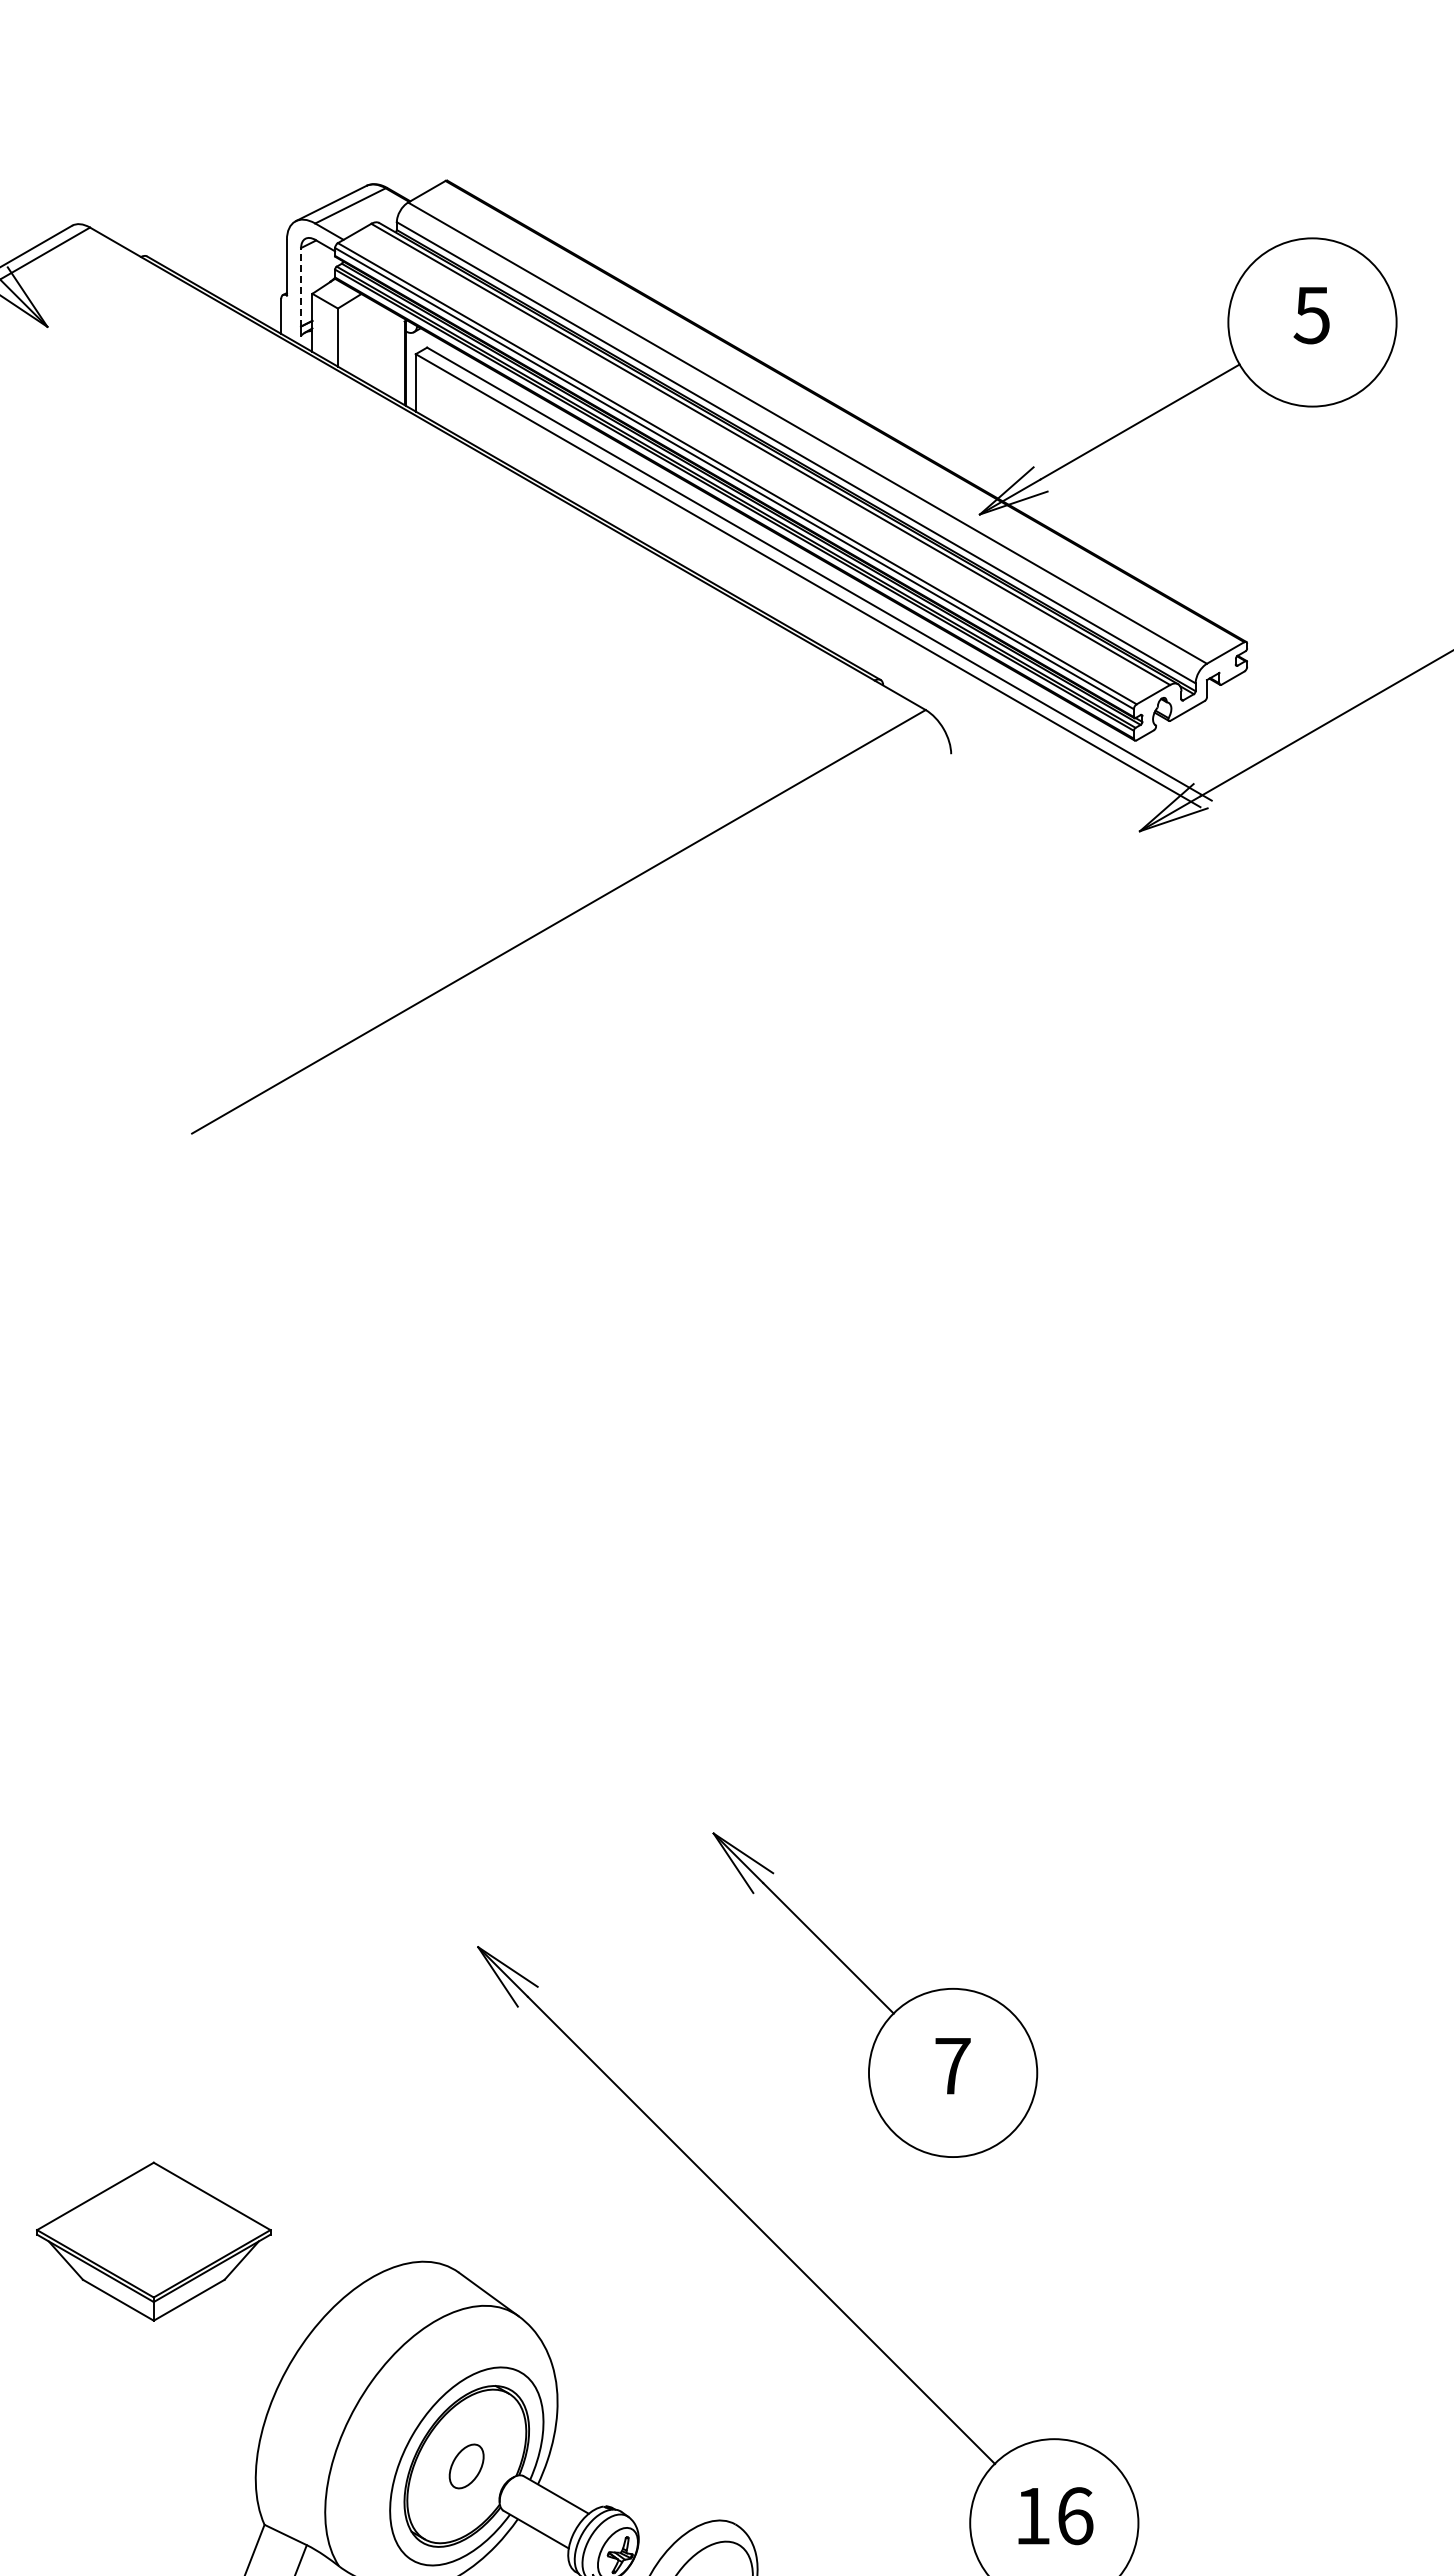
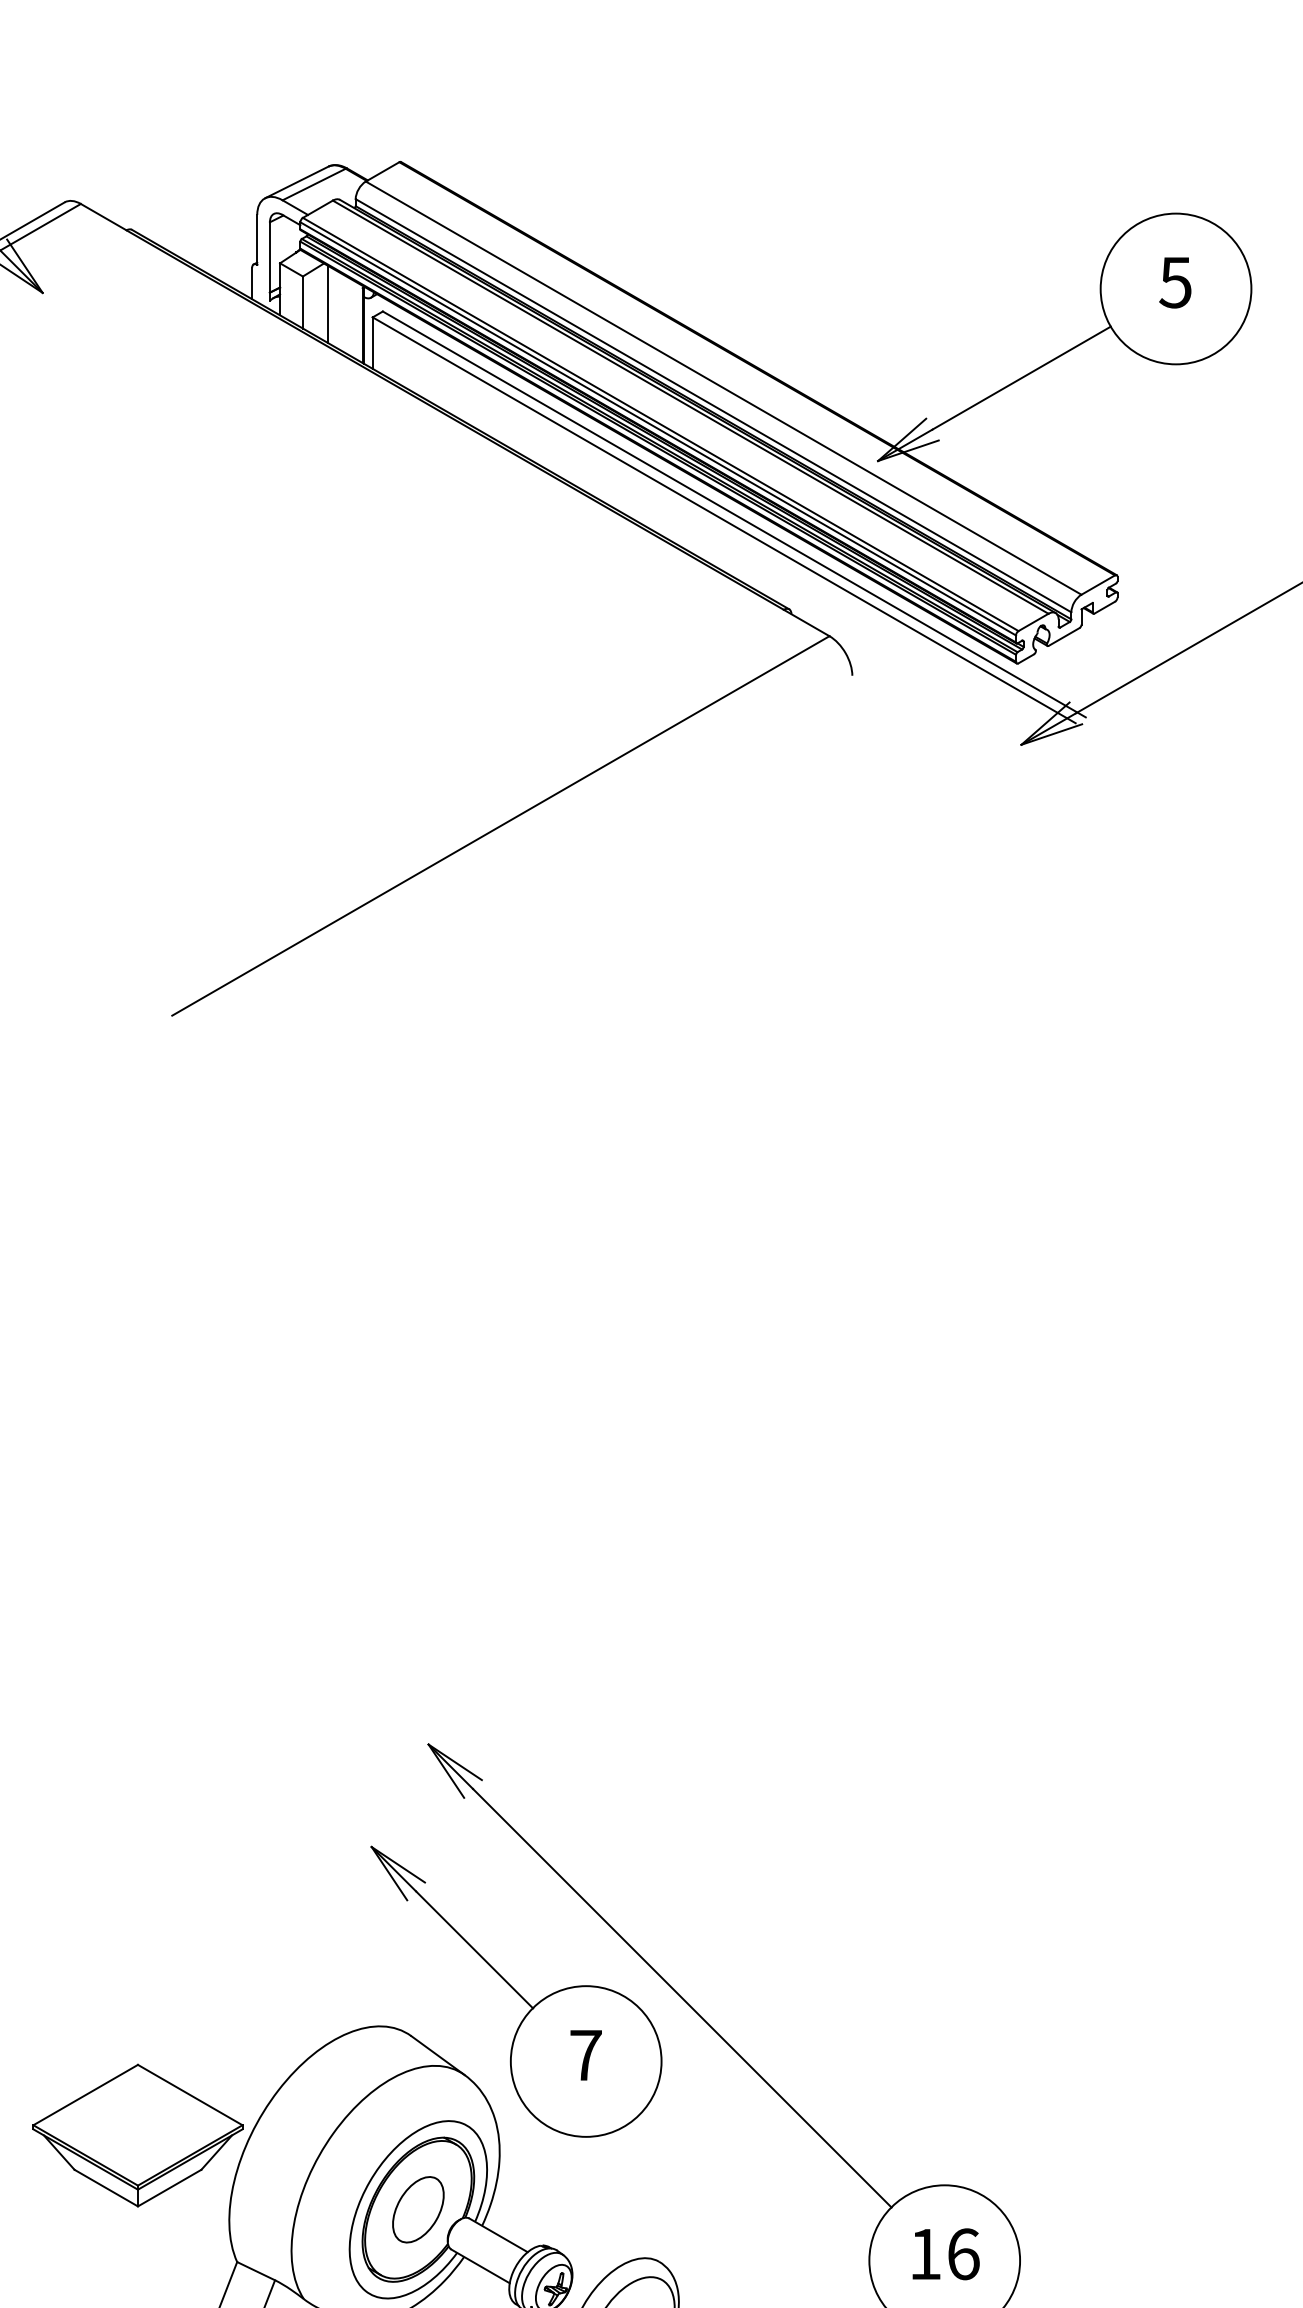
line: (301, 286) -> (270, 256), dashed -> solid
line: (366, 339) -> (328, 304), added
part: (875, 1994) -> (516, 1991), moved
part: (153, 2241) -> (137, 2135), moved
part: (466, 2466) -> (418, 2209), size x1.67

